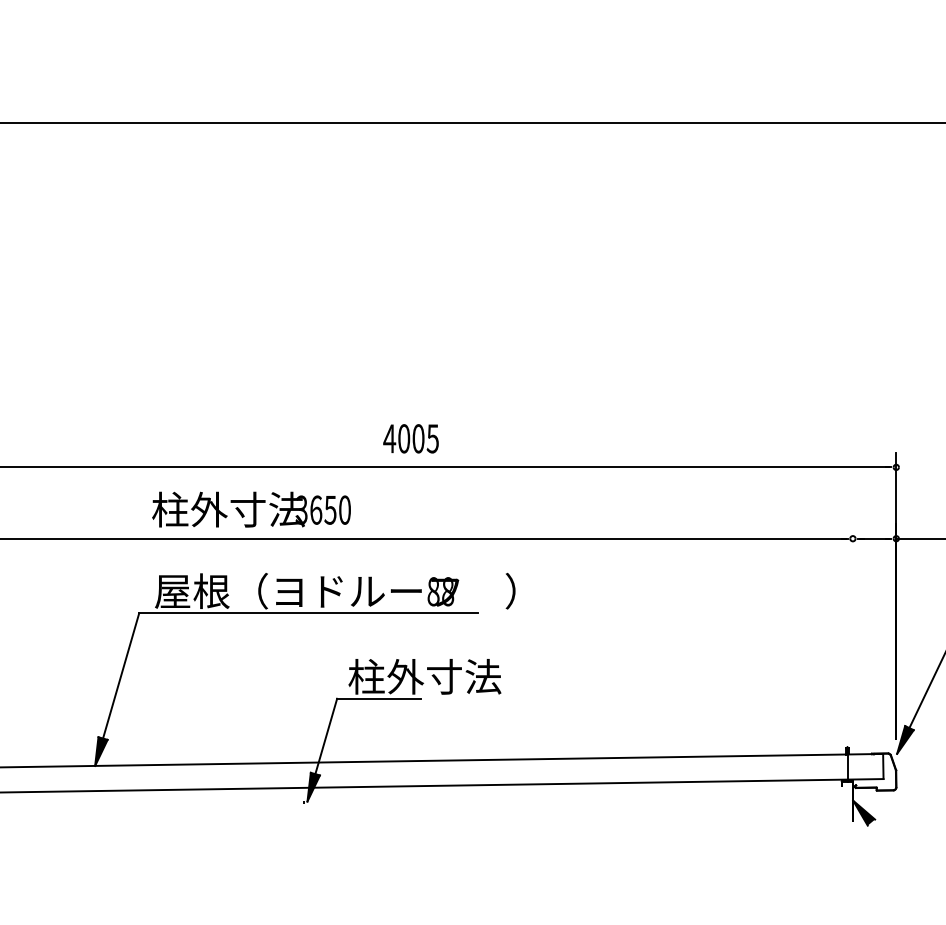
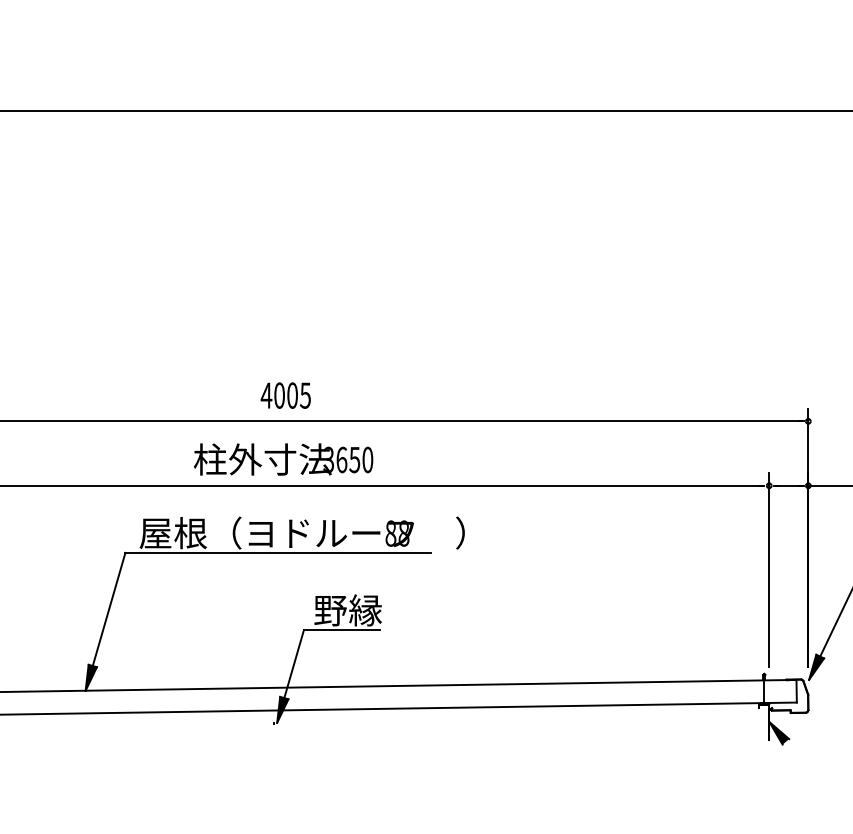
text: (410, 438) -> (285, 395), moved
text: (251, 509) -> (283, 459), moved
line: (852, 631) -> (768, 569), added
text: (424, 676) -> (382, 610), 柱外寸法 -> 野縁

